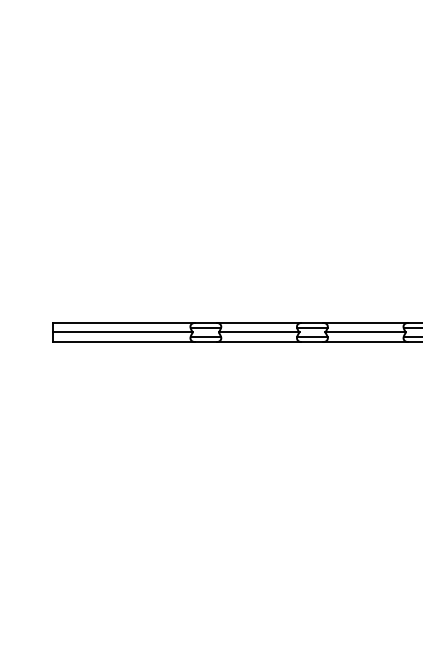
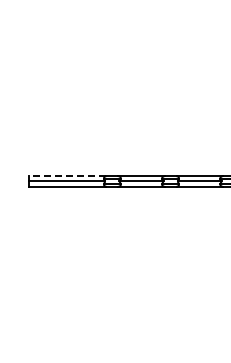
line: (123, 323) -> (67, 176), solid -> dashed

